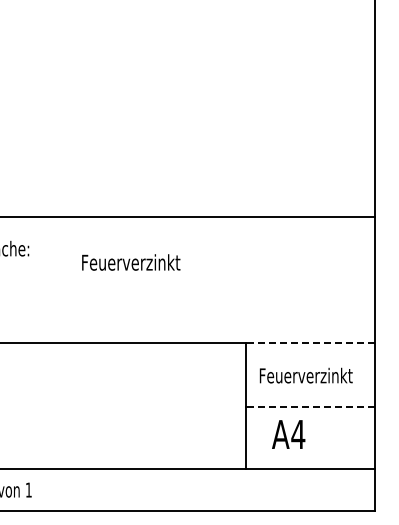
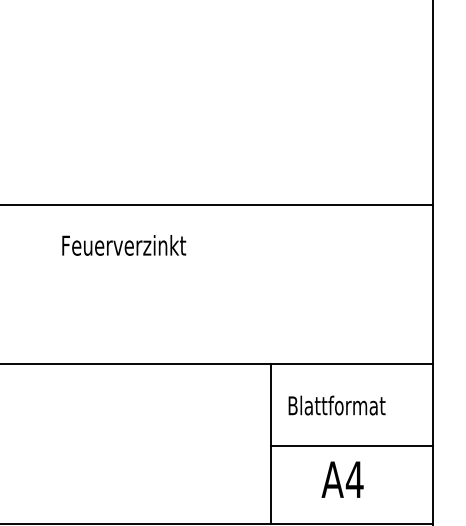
text: (131, 262) -> (124, 245), moved
line: (309, 342) -> (351, 363), dashed -> solid
text: (306, 375) -> (347, 405), Feuerverzinkt -> Blattformat
line: (309, 407) -> (351, 445), dashed -> solid
text: (288, 434) -> (342, 479), moved

